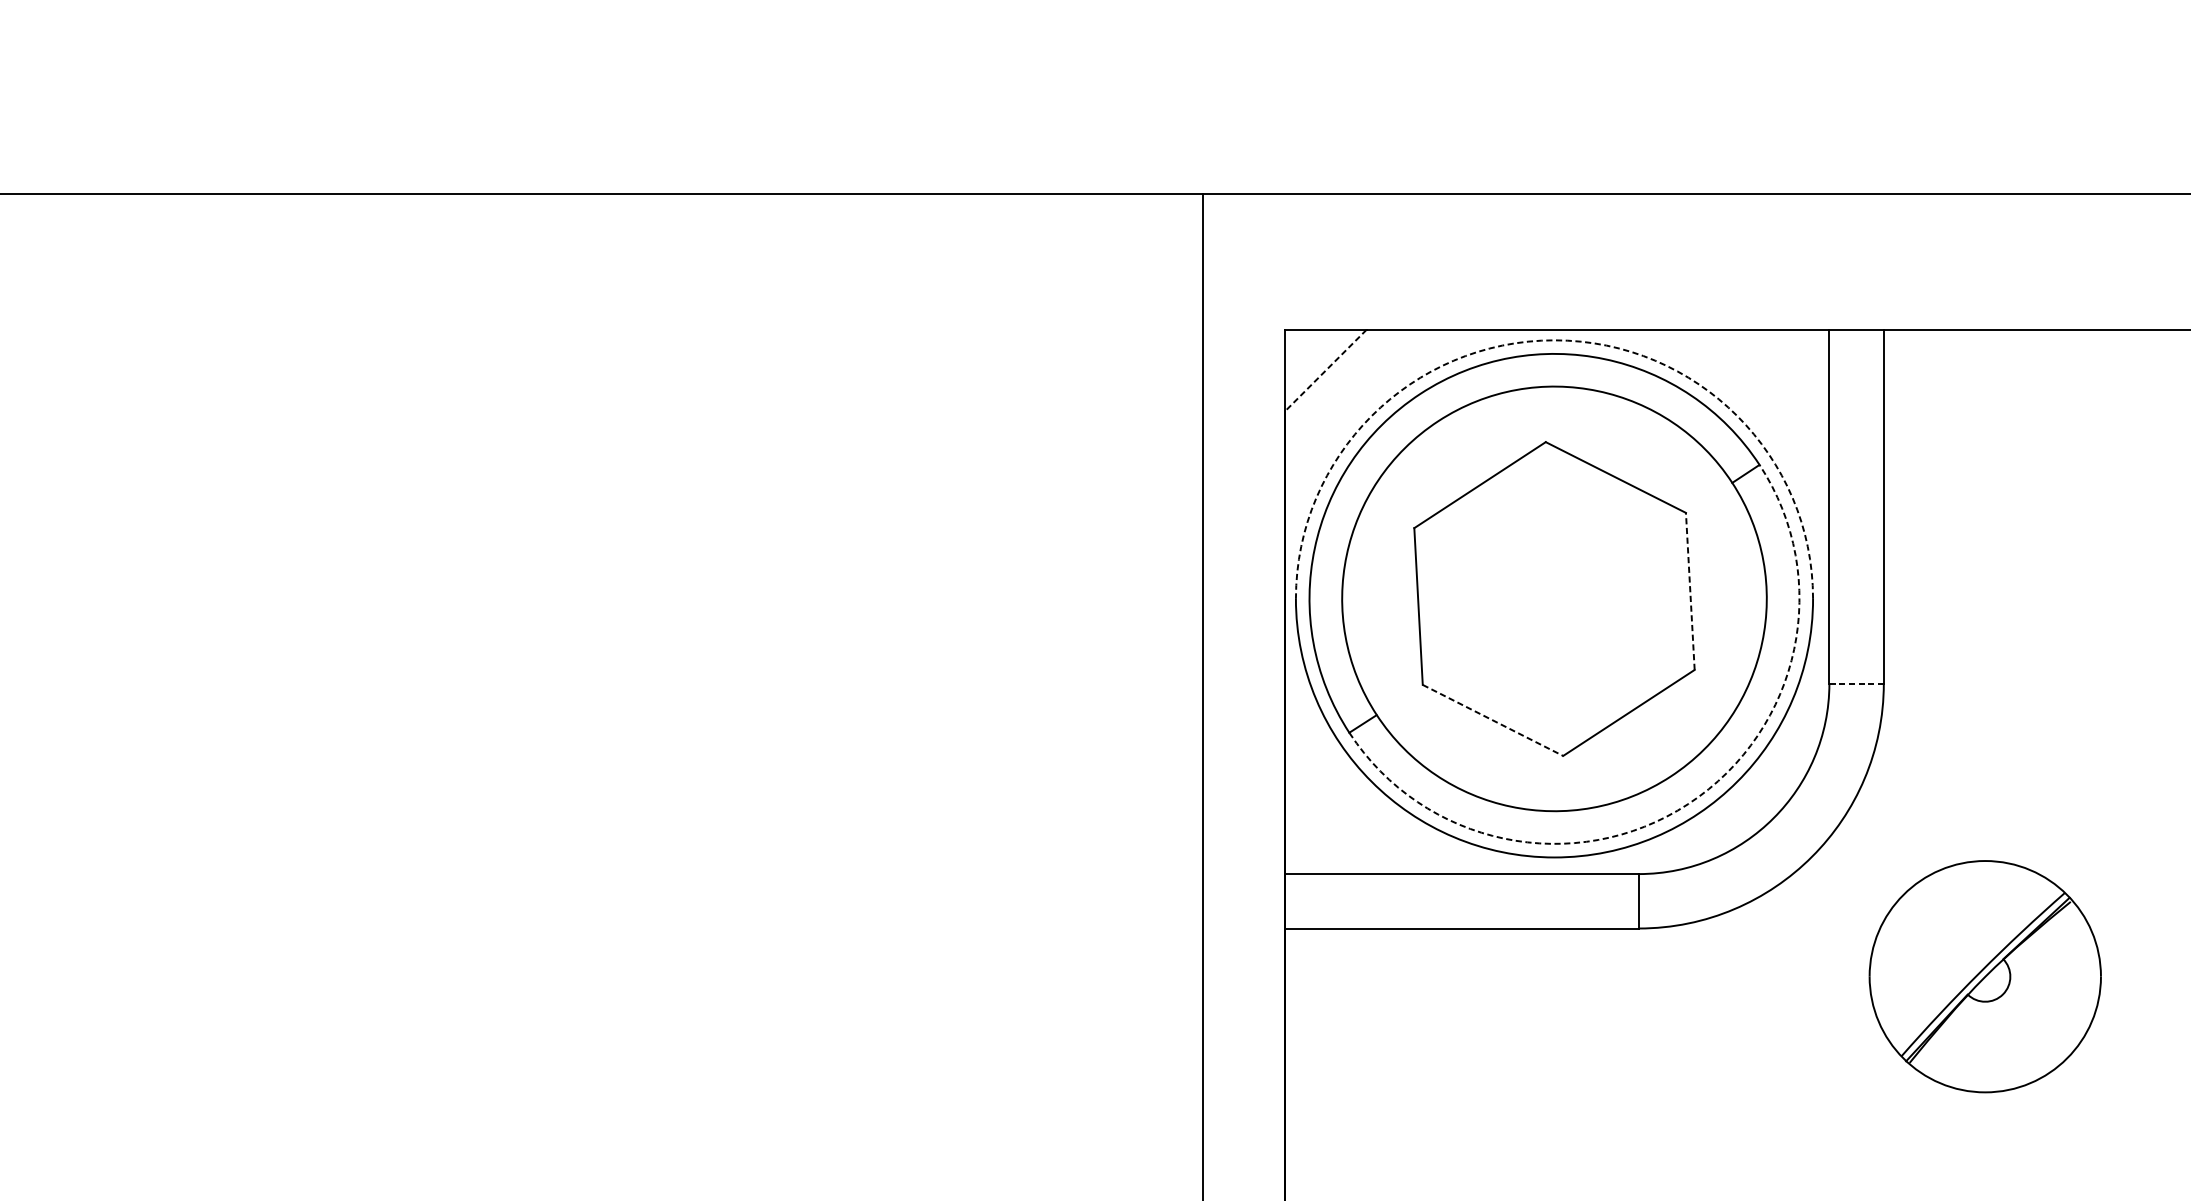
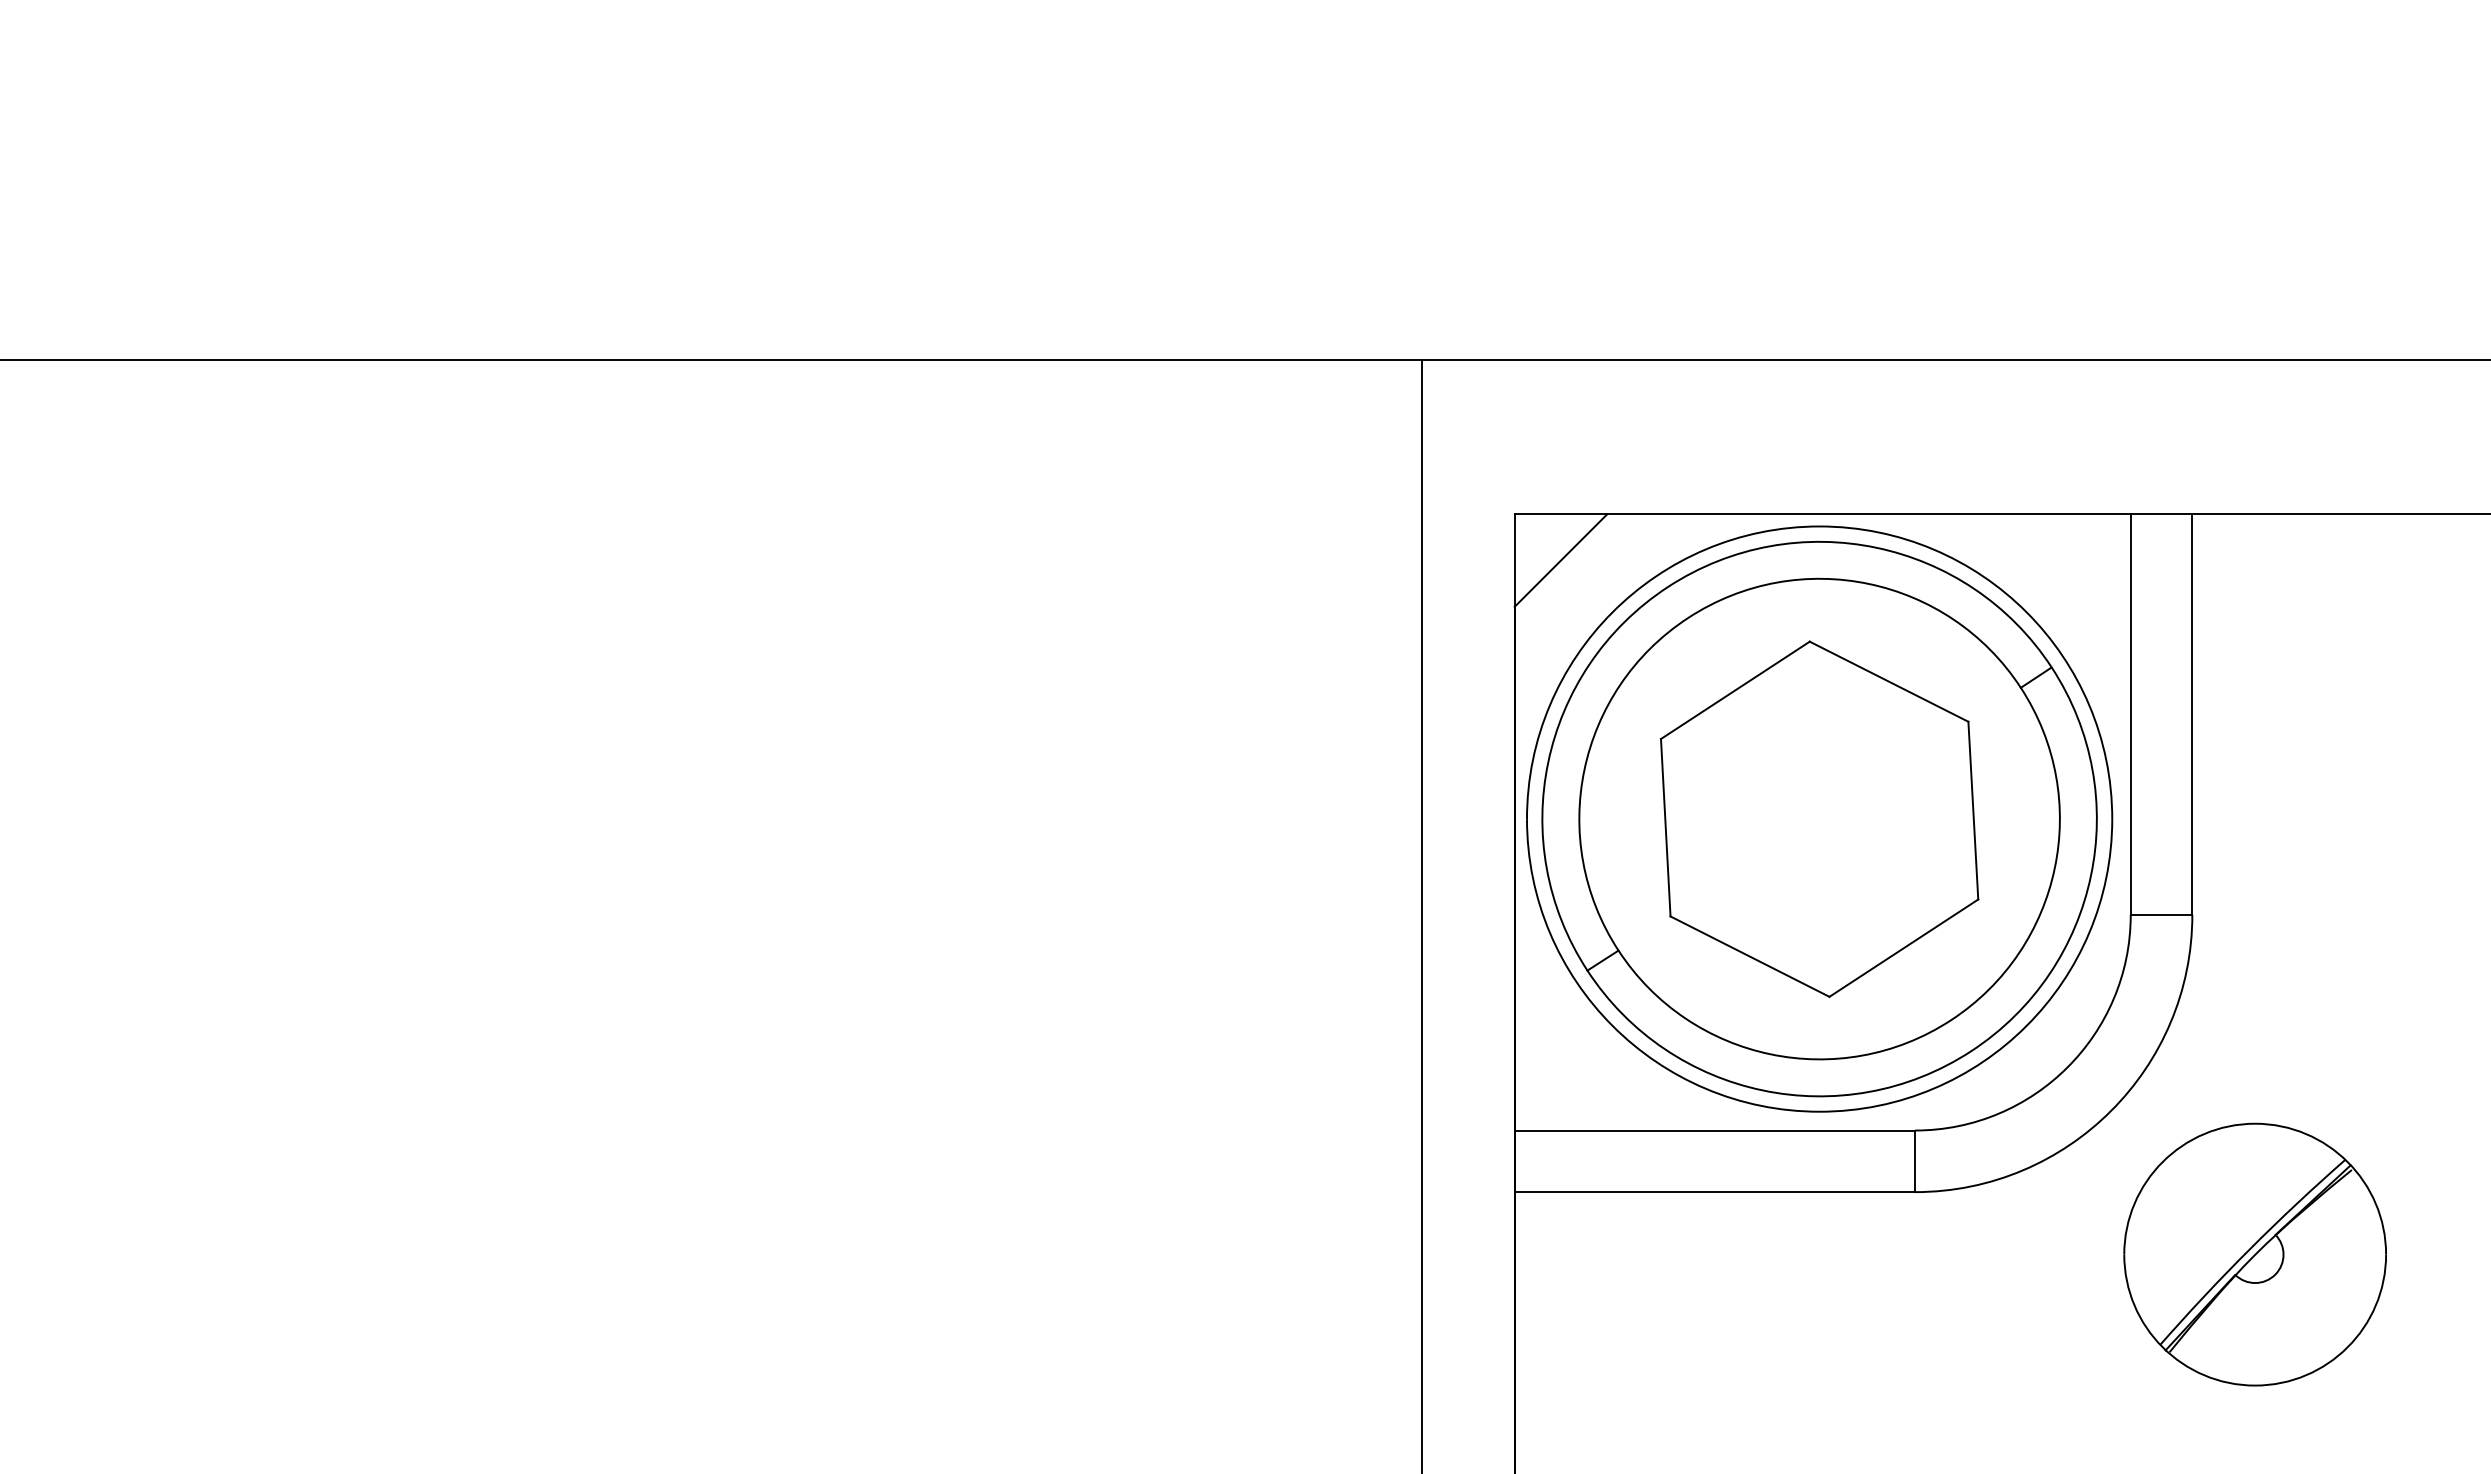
arc: (1554, 340) -> (1819, 526), dashed -> solid
line: (1325, 371) -> (1560, 561), dashed -> solid
line: (1690, 591) -> (1973, 810), dashed -> solid
line: (1856, 683) -> (2161, 914), dashed -> solid
line: (1493, 720) -> (1750, 956), dashed -> solid
arc: (1688, 804) -> (1971, 1051), dashed -> solid
part: (1984, 976) -> (2254, 1254), moved

